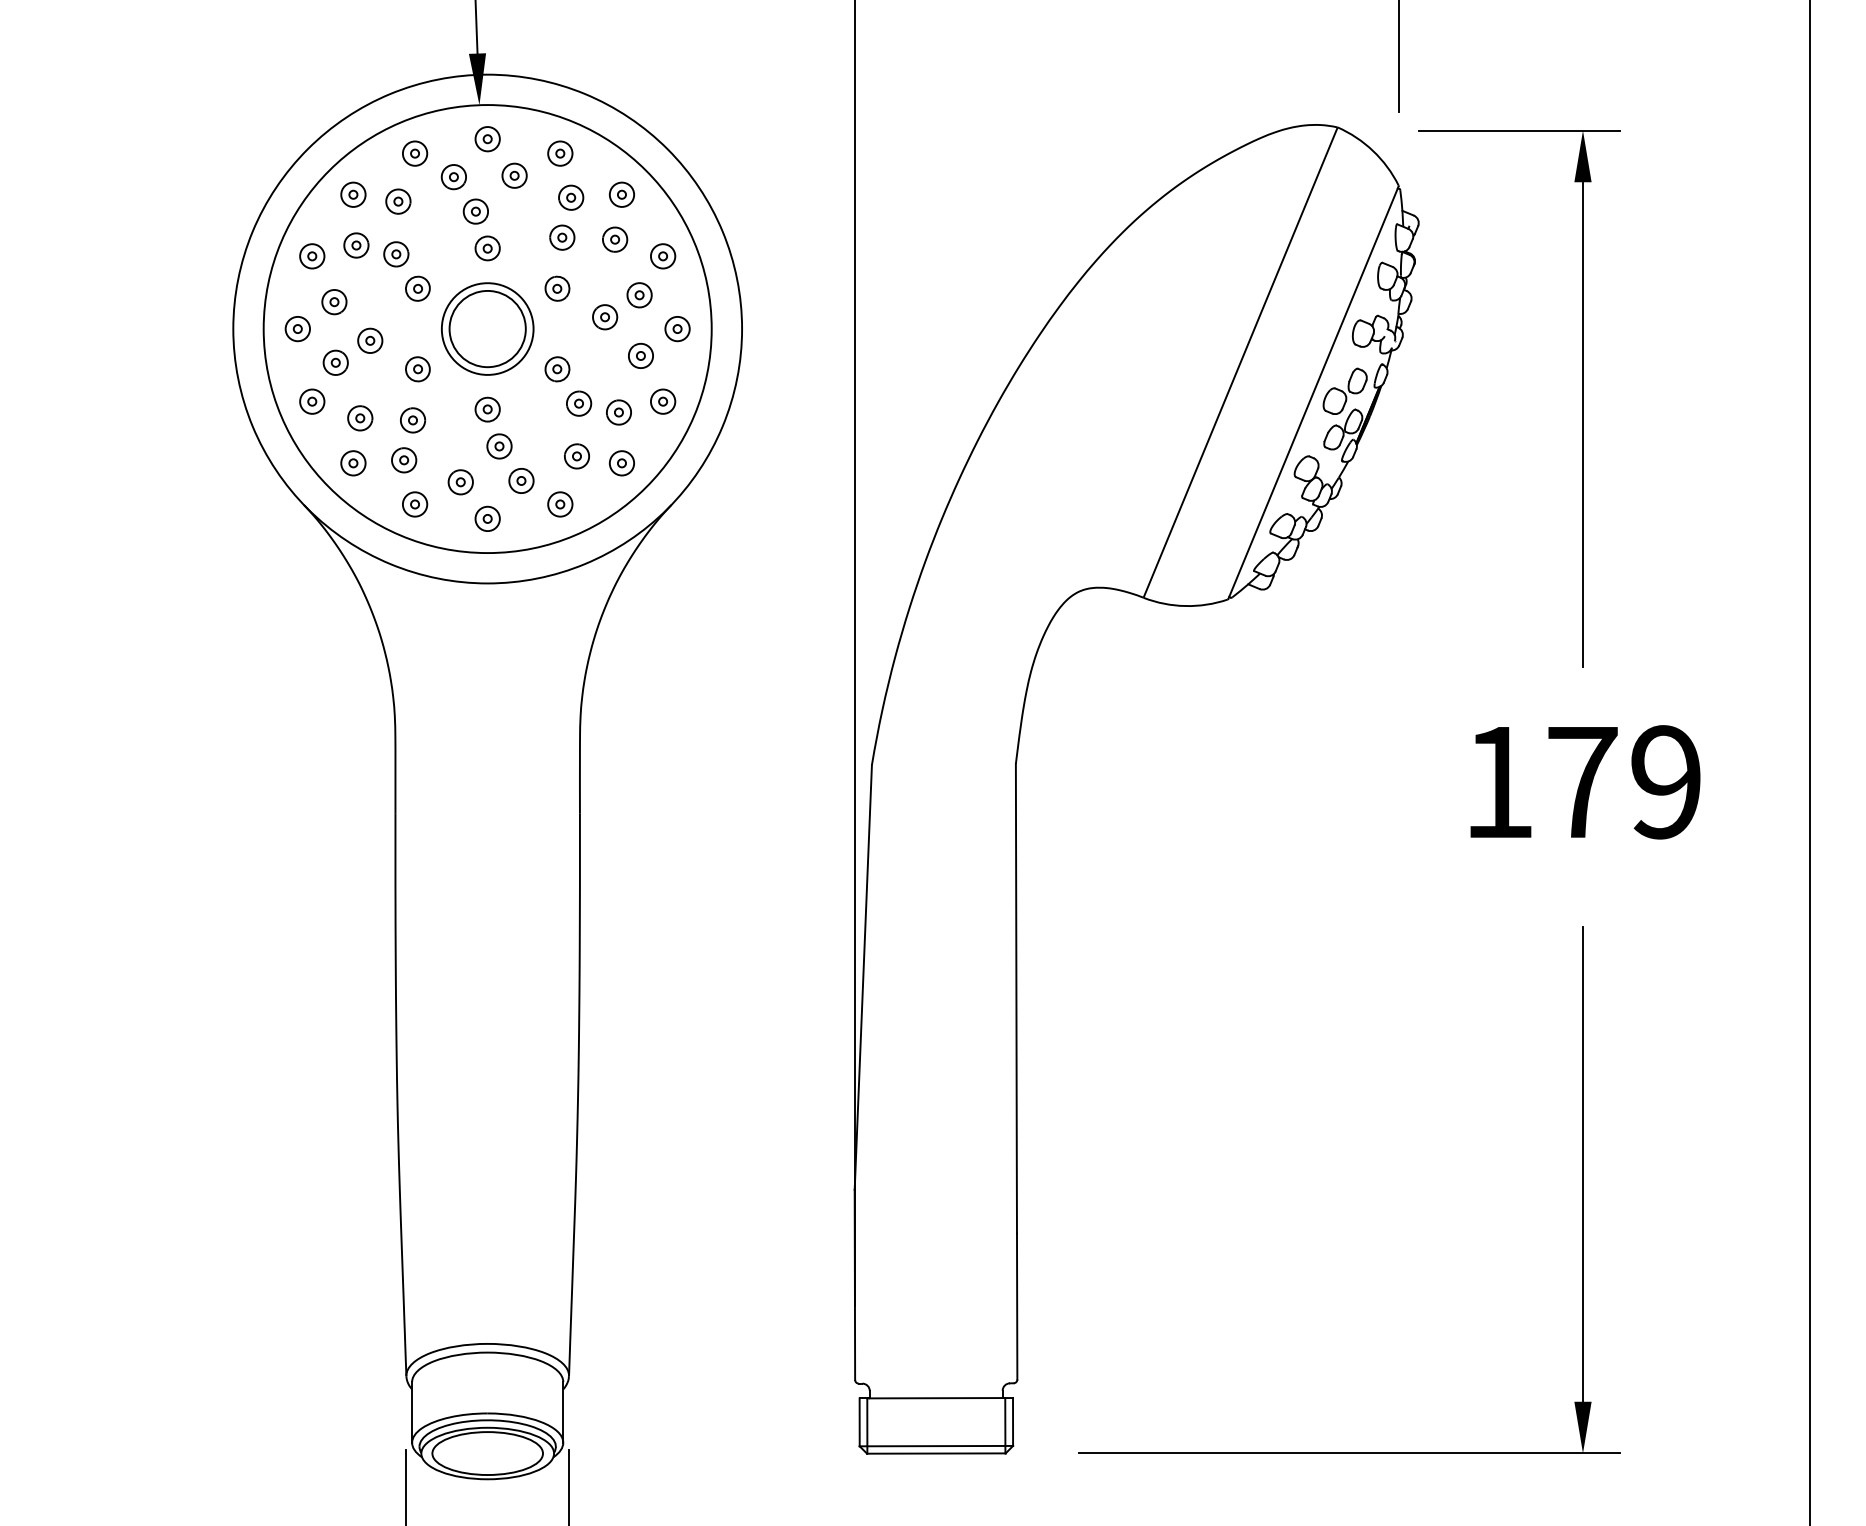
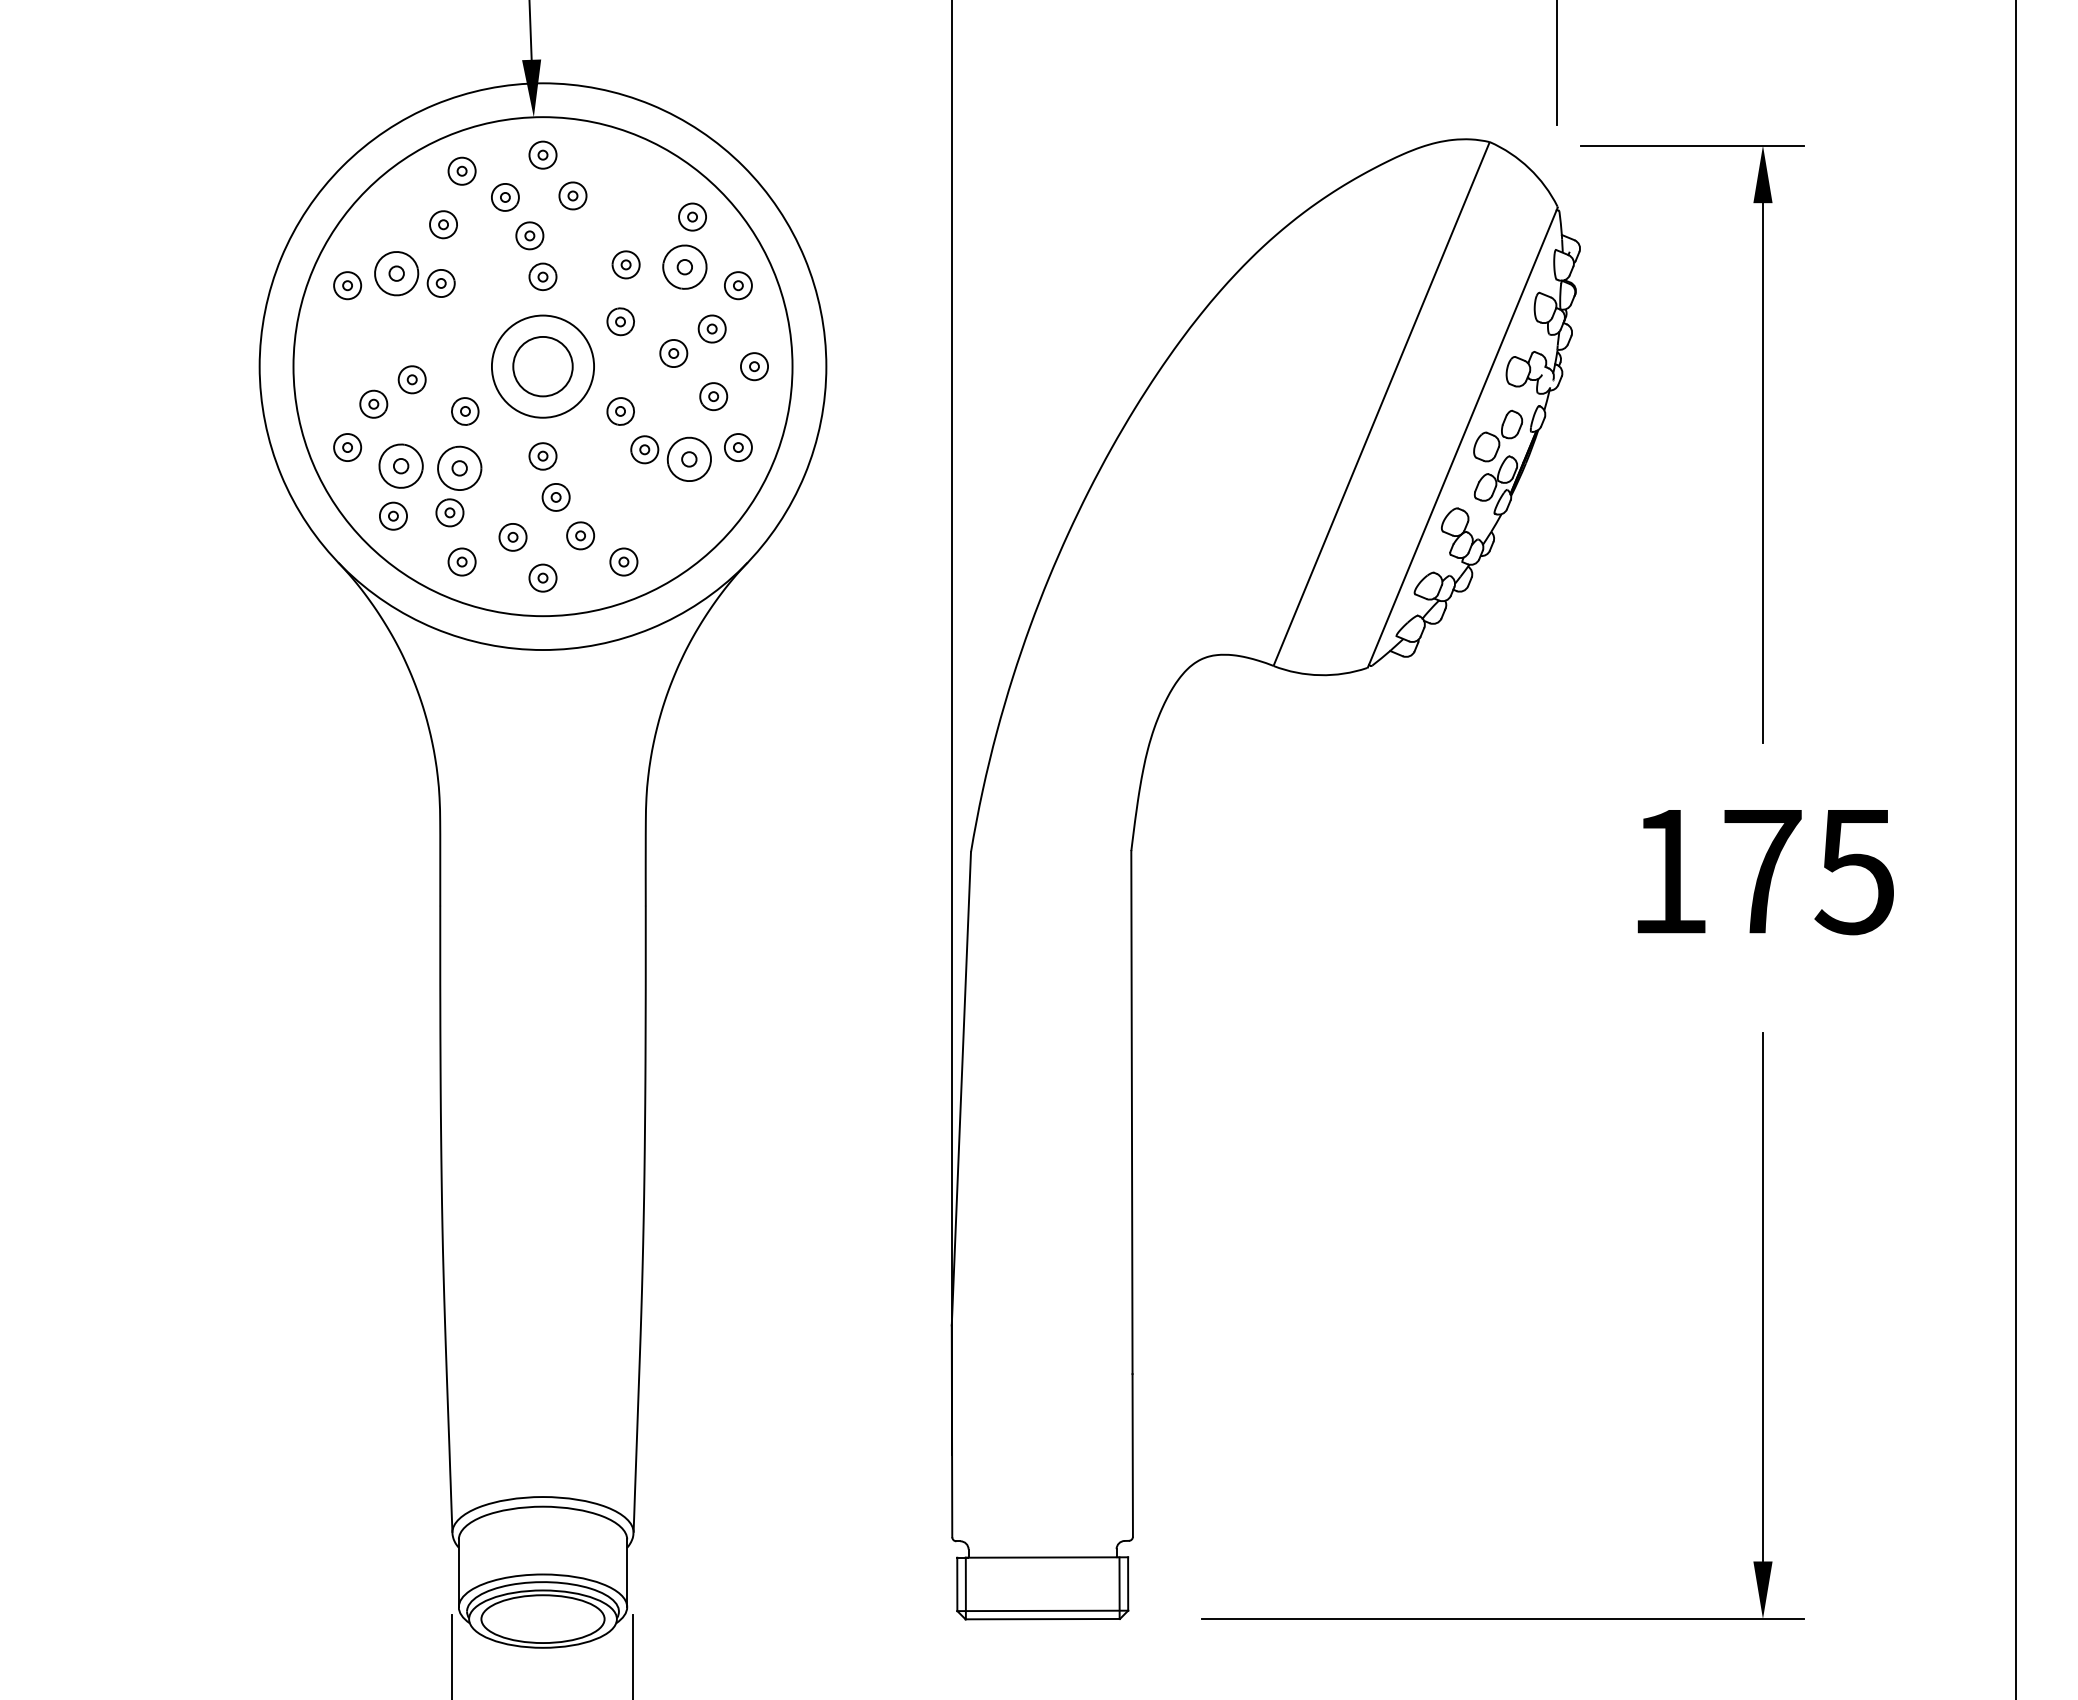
part: (559, 152) -> (623, 170), removed
part: (353, 194) -> (393, 216), removed
part: (570, 197) -> (635, 220), removed
part: (614, 239) -> (684, 266), size x1.6
part: (356, 245) -> (396, 273), size x1.6
part: (418, 288) -> (465, 321), removed
part: (334, 301) -> (372, 336), removed
part: (297, 328) -> (331, 366), removed
circle: (487, 328) -> (542, 366), size x0.7
part: (618, 412) -> (688, 459), size x1.6
part: (359, 417) -> (400, 465), size x1.6
part: (412, 420) -> (459, 468), size x1.6
part: (577, 456) -> (642, 508), removed
part: (621, 462) -> (692, 515), removed
text: (1664, 782) -> (1853, 871), 179 -> 175

